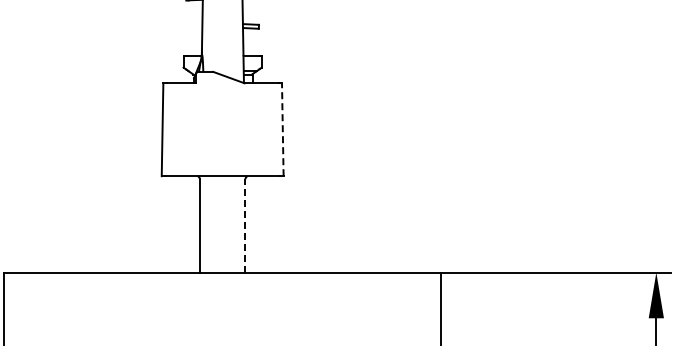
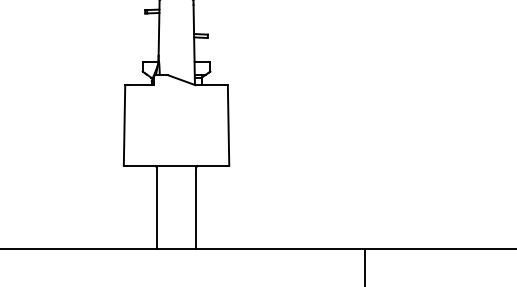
line: (282, 129) -> (228, 125), dashed -> solid
line: (245, 225) -> (196, 208), dashed -> solid

